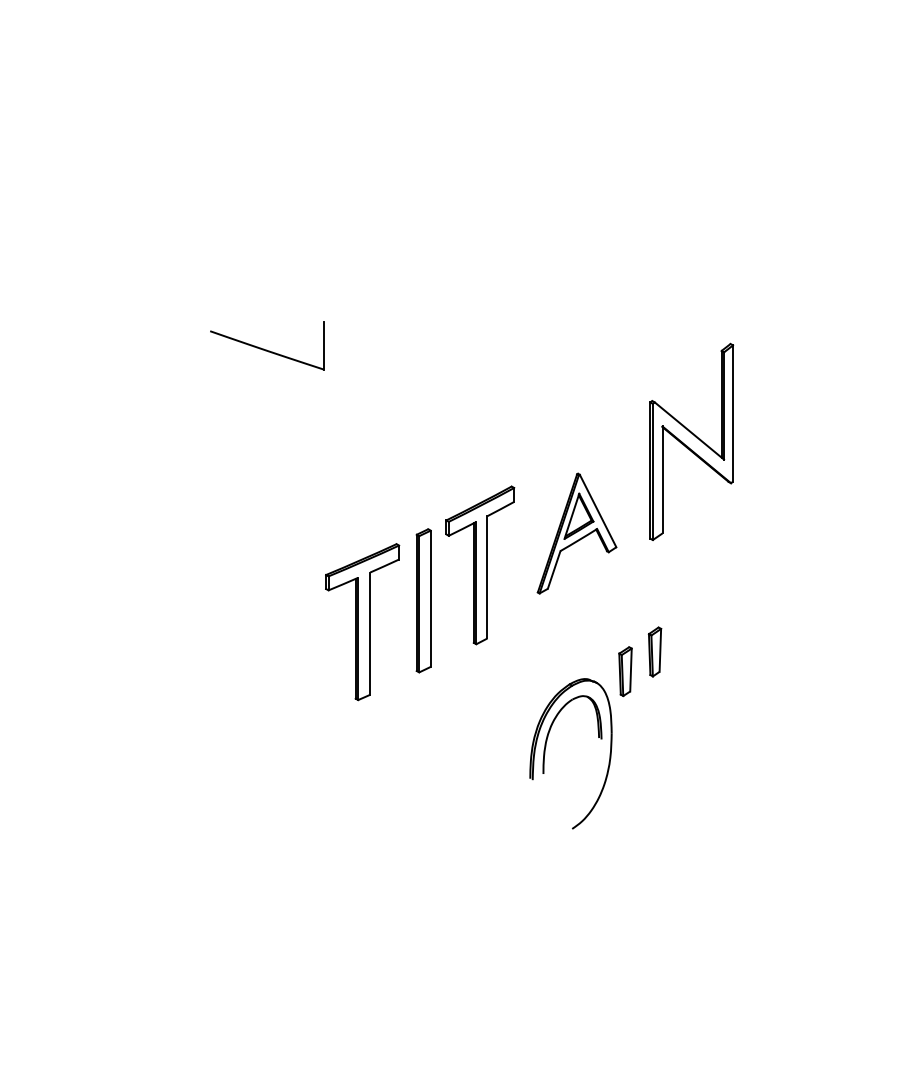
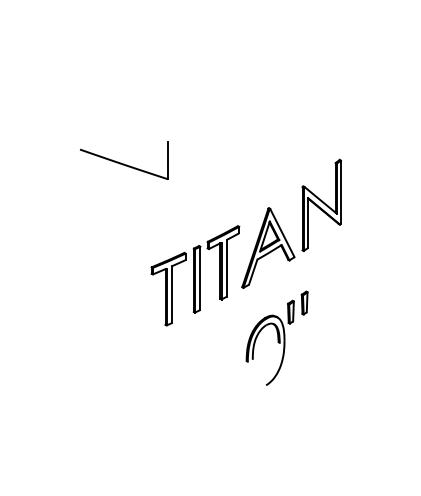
part: (267, 345) -> (124, 160), size x1.67
part: (577, 532) -> (268, 247), size x1.43

